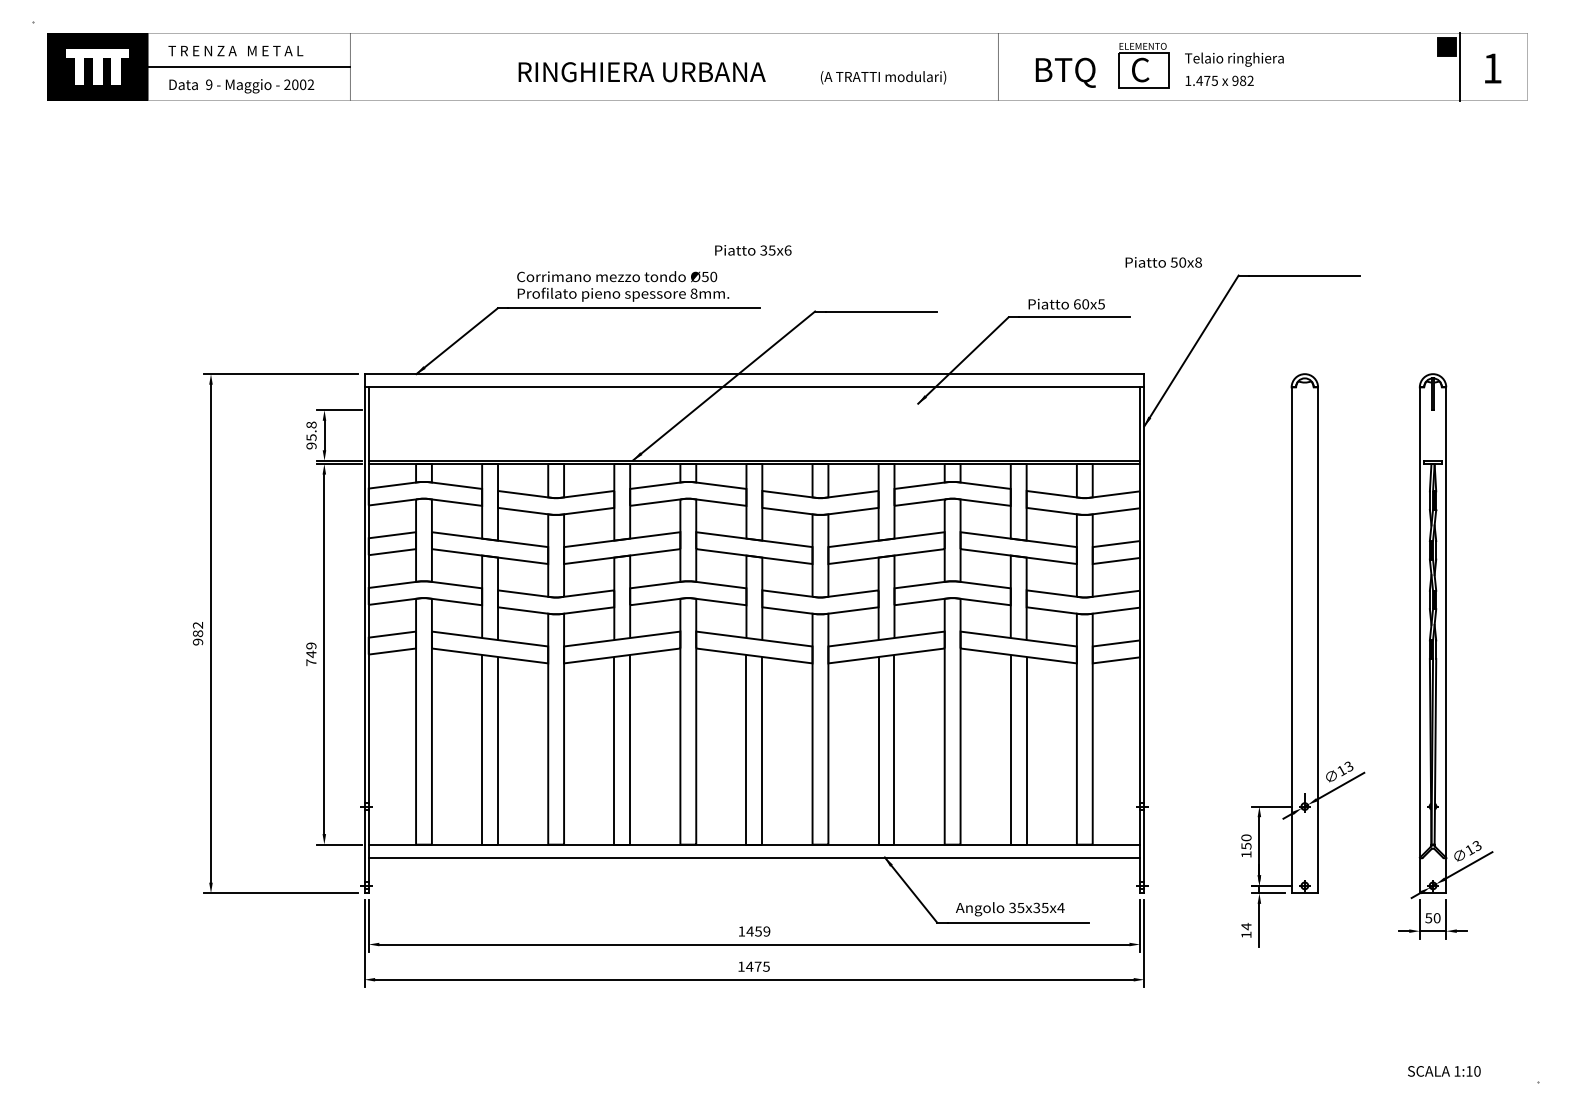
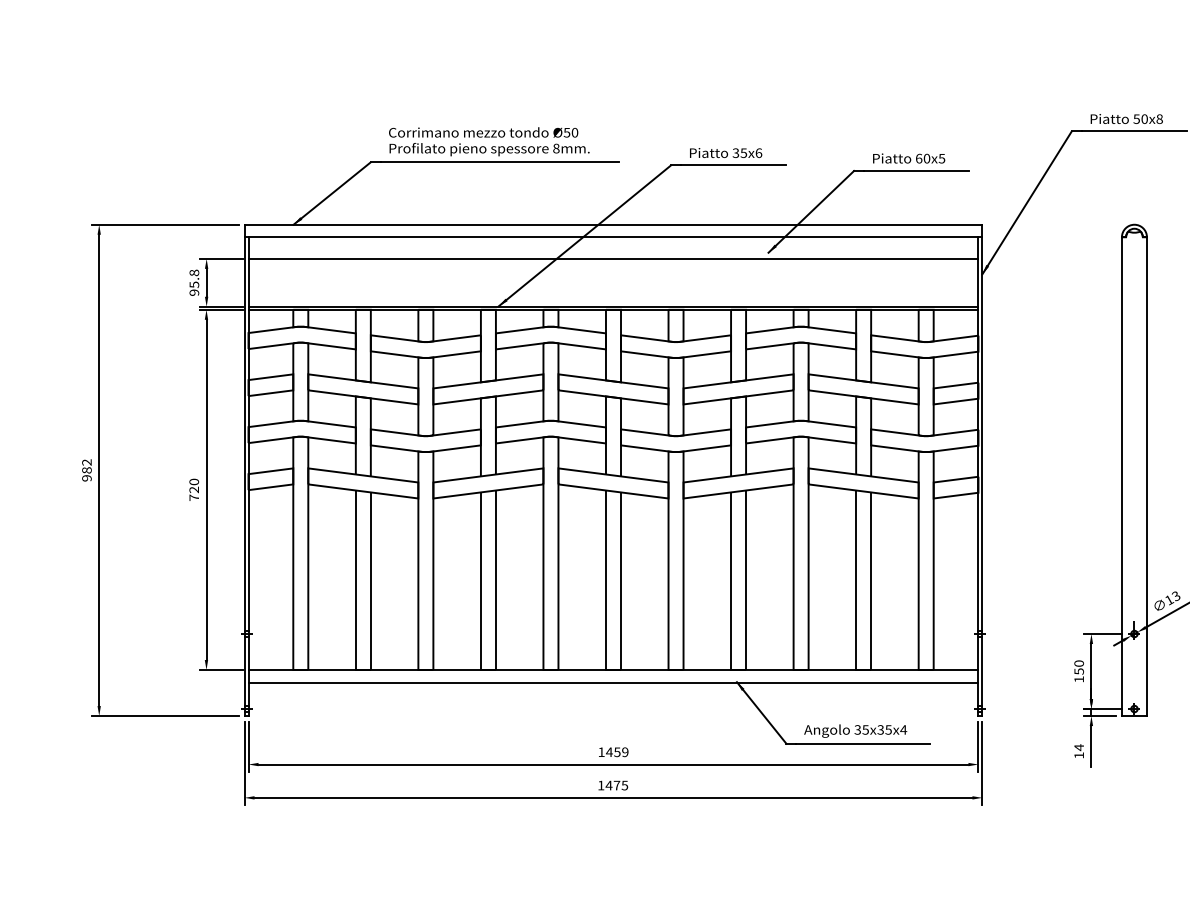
text: (753, 250) -> (726, 153), moved
text: (1163, 262) -> (1126, 119), moved
line: (754, 410) -> (613, 259), added
text: (311, 650) -> (194, 486), 749 -> 720

